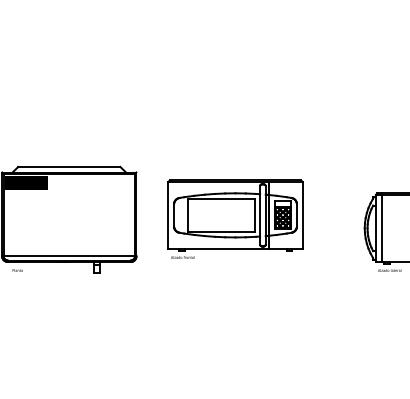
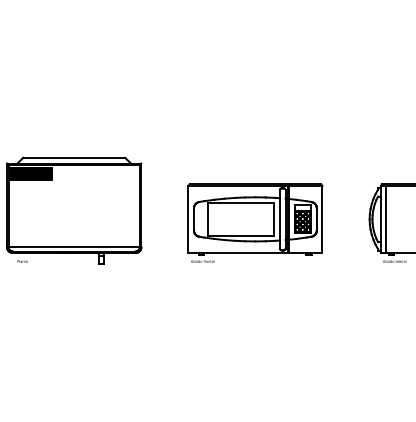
part: (235, 218) -> (255, 222), moved

